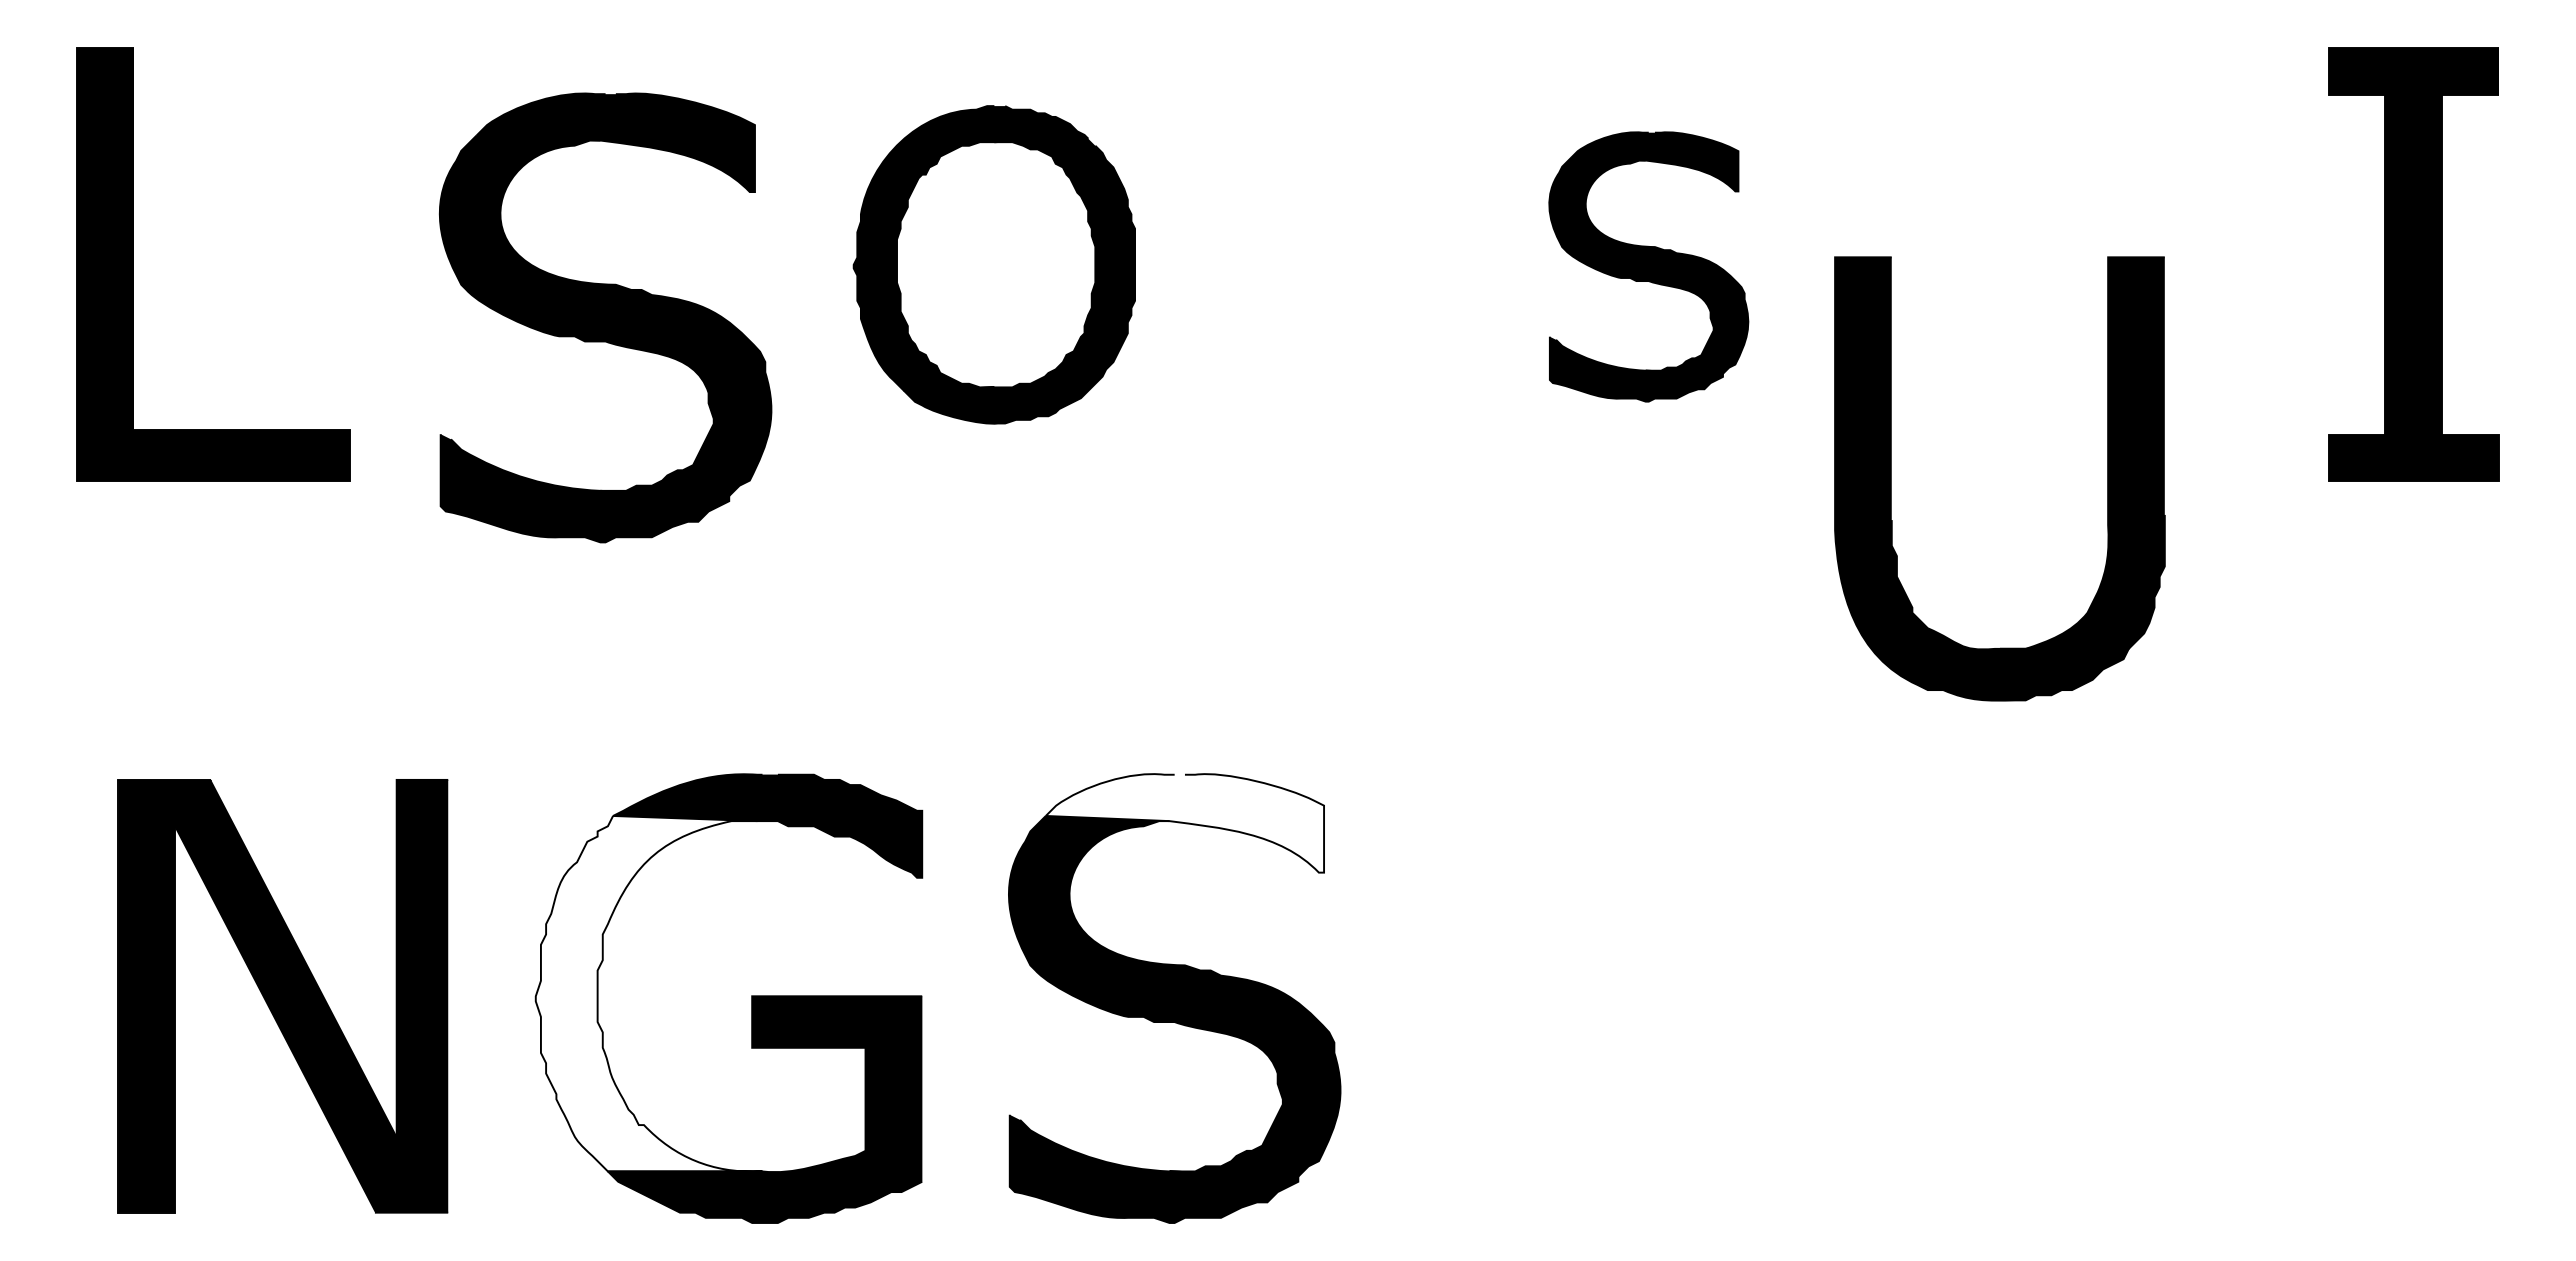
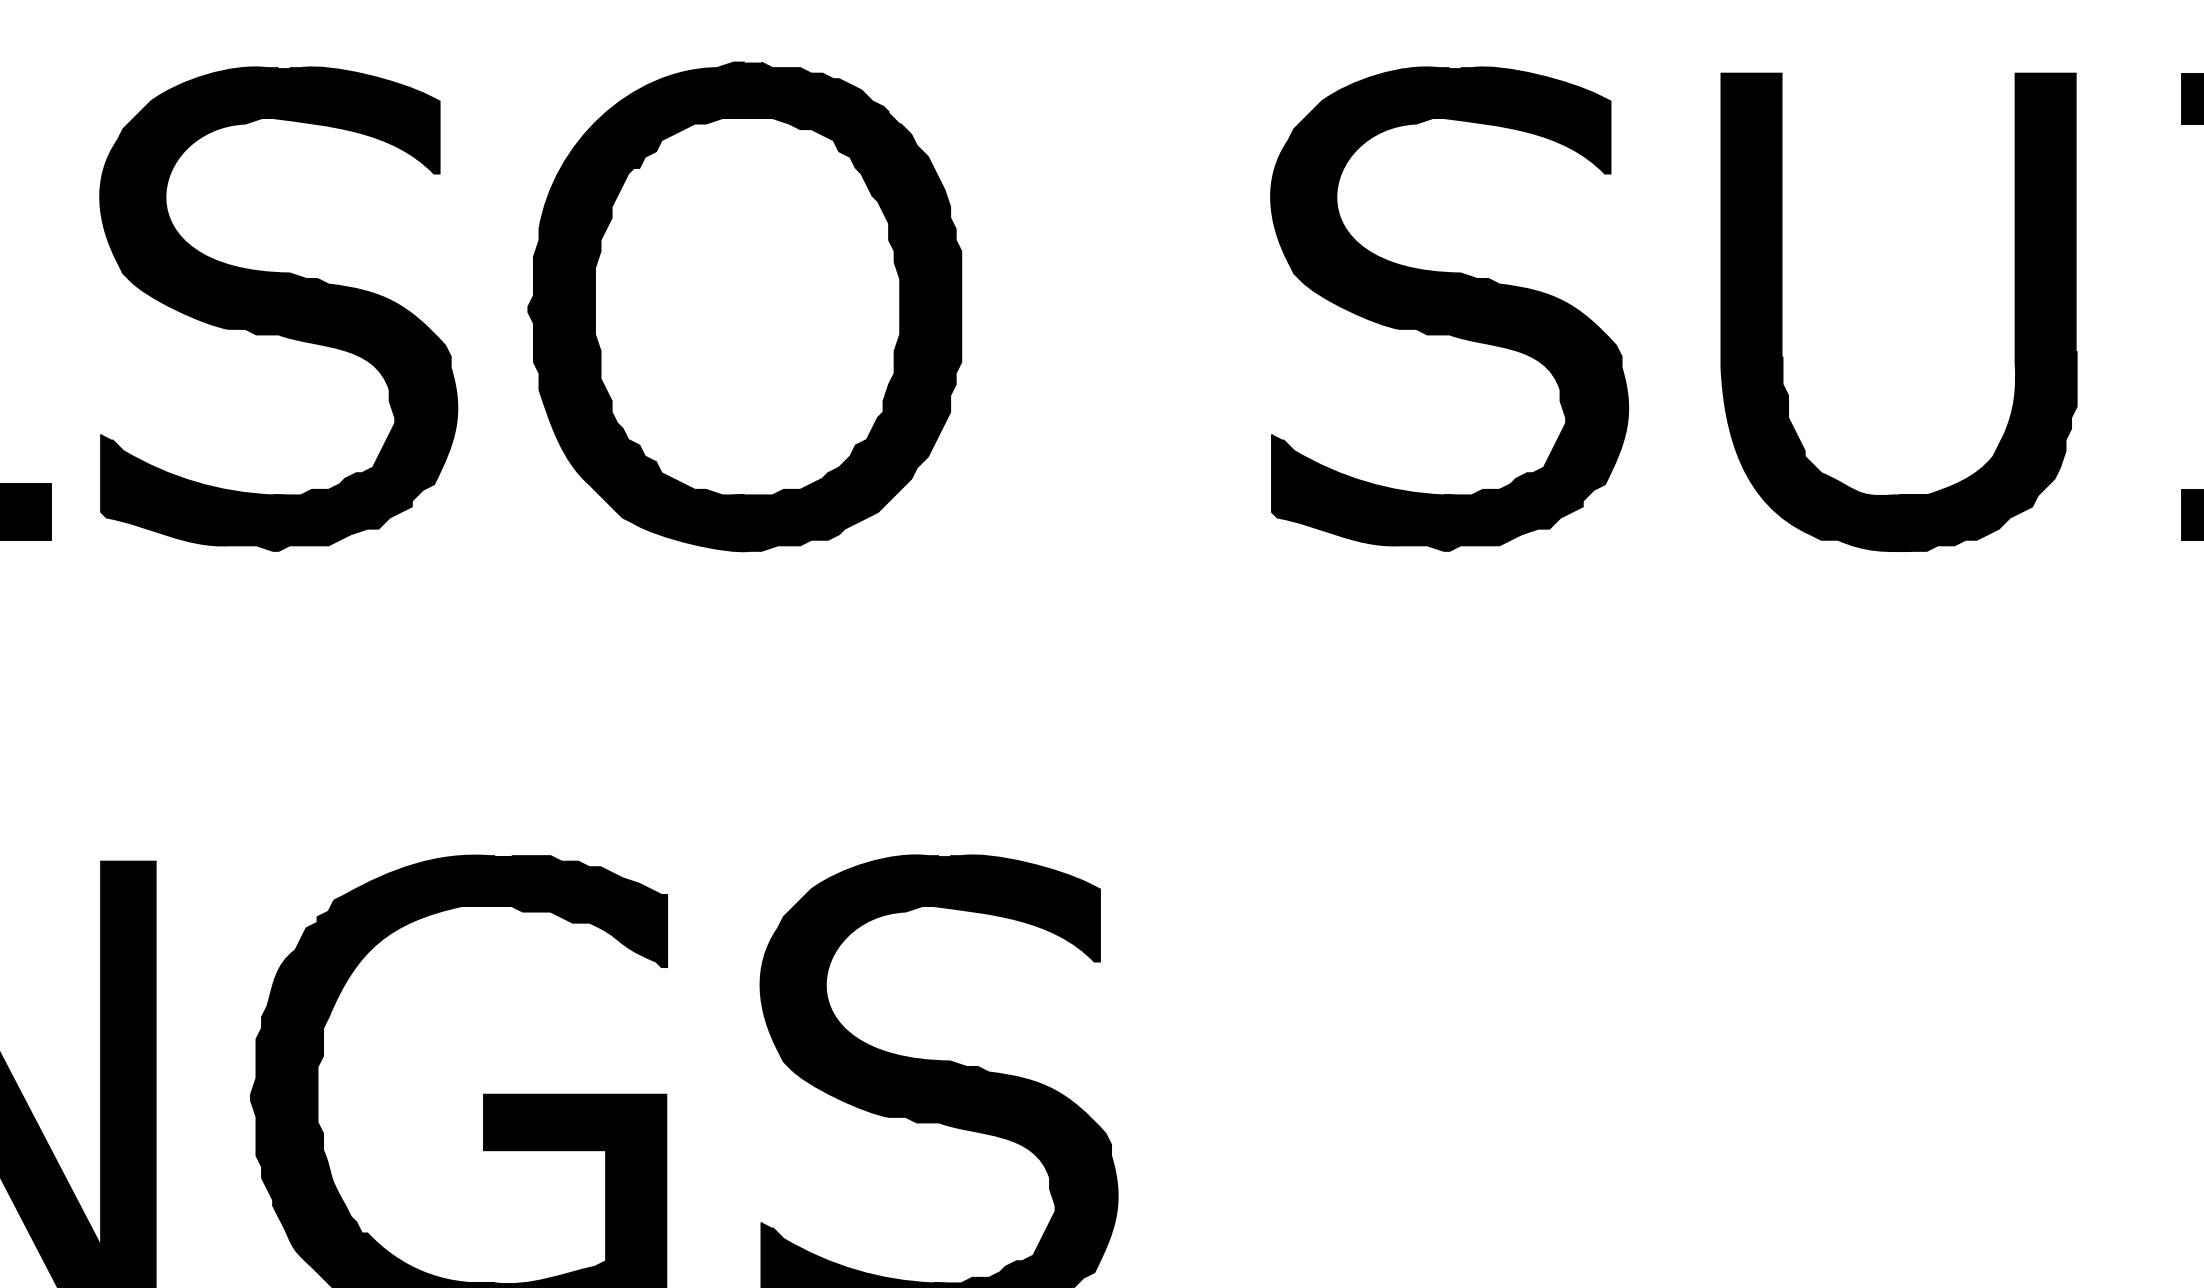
part: (994, 264) -> (744, 306), size x1.43
part: (1648, 266) -> (1449, 308), size x1.67
part: (605, 317) -> (278, 308), moved
part: (1891, 478) -> (1782, 311), moved
fill: (1184, 823) -> (949, 908), added
fill: (648, 993) -> (372, 1091), added

